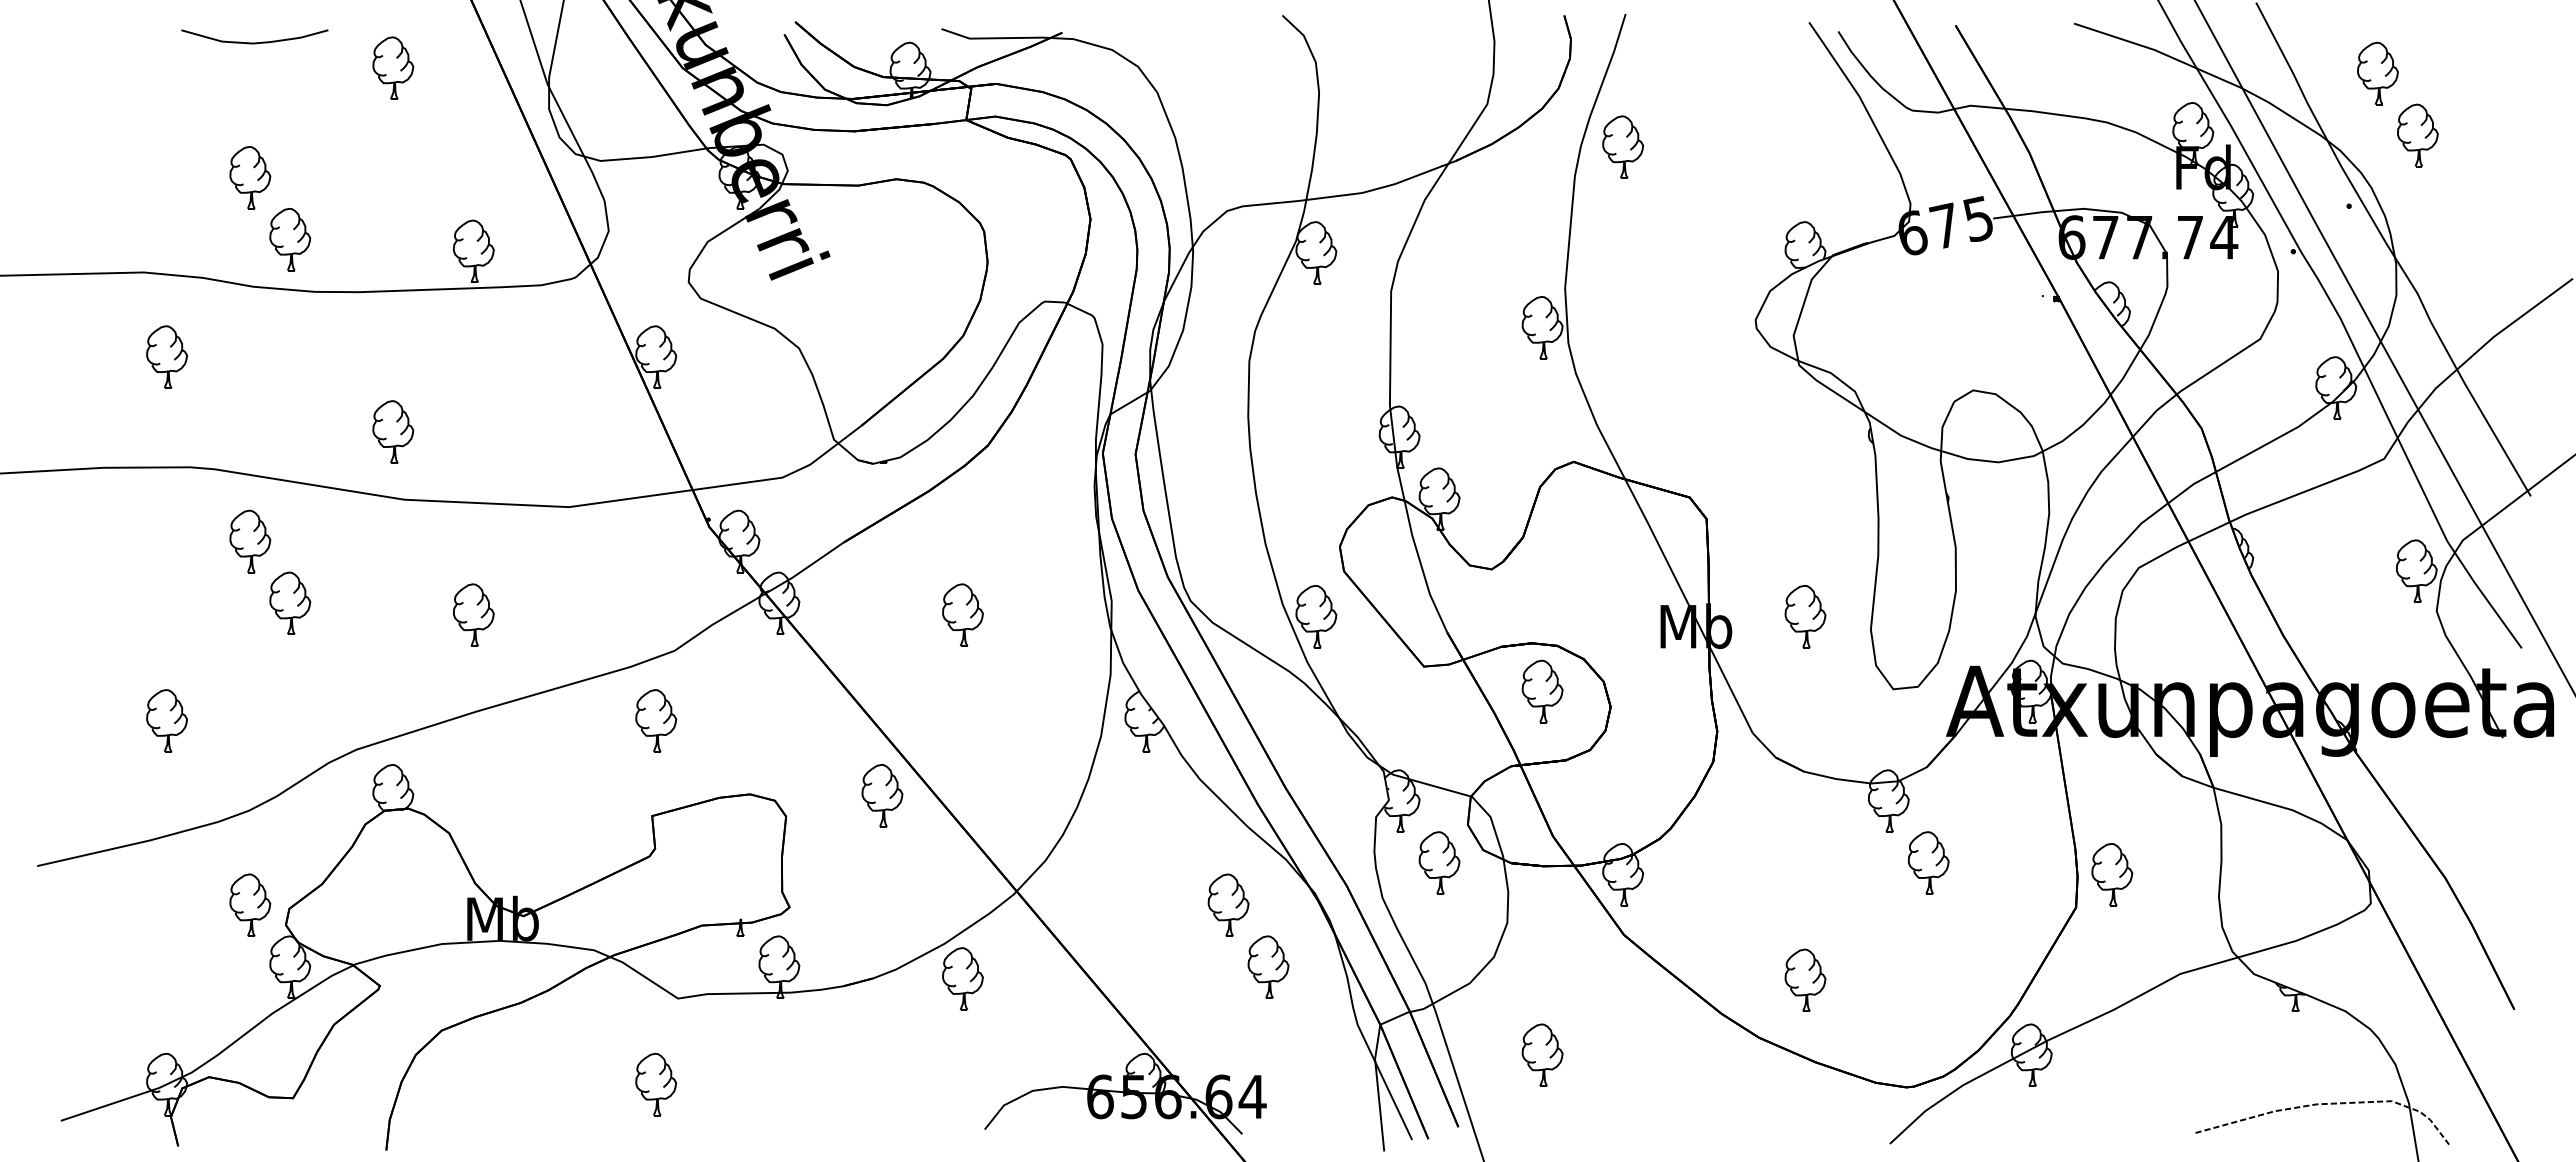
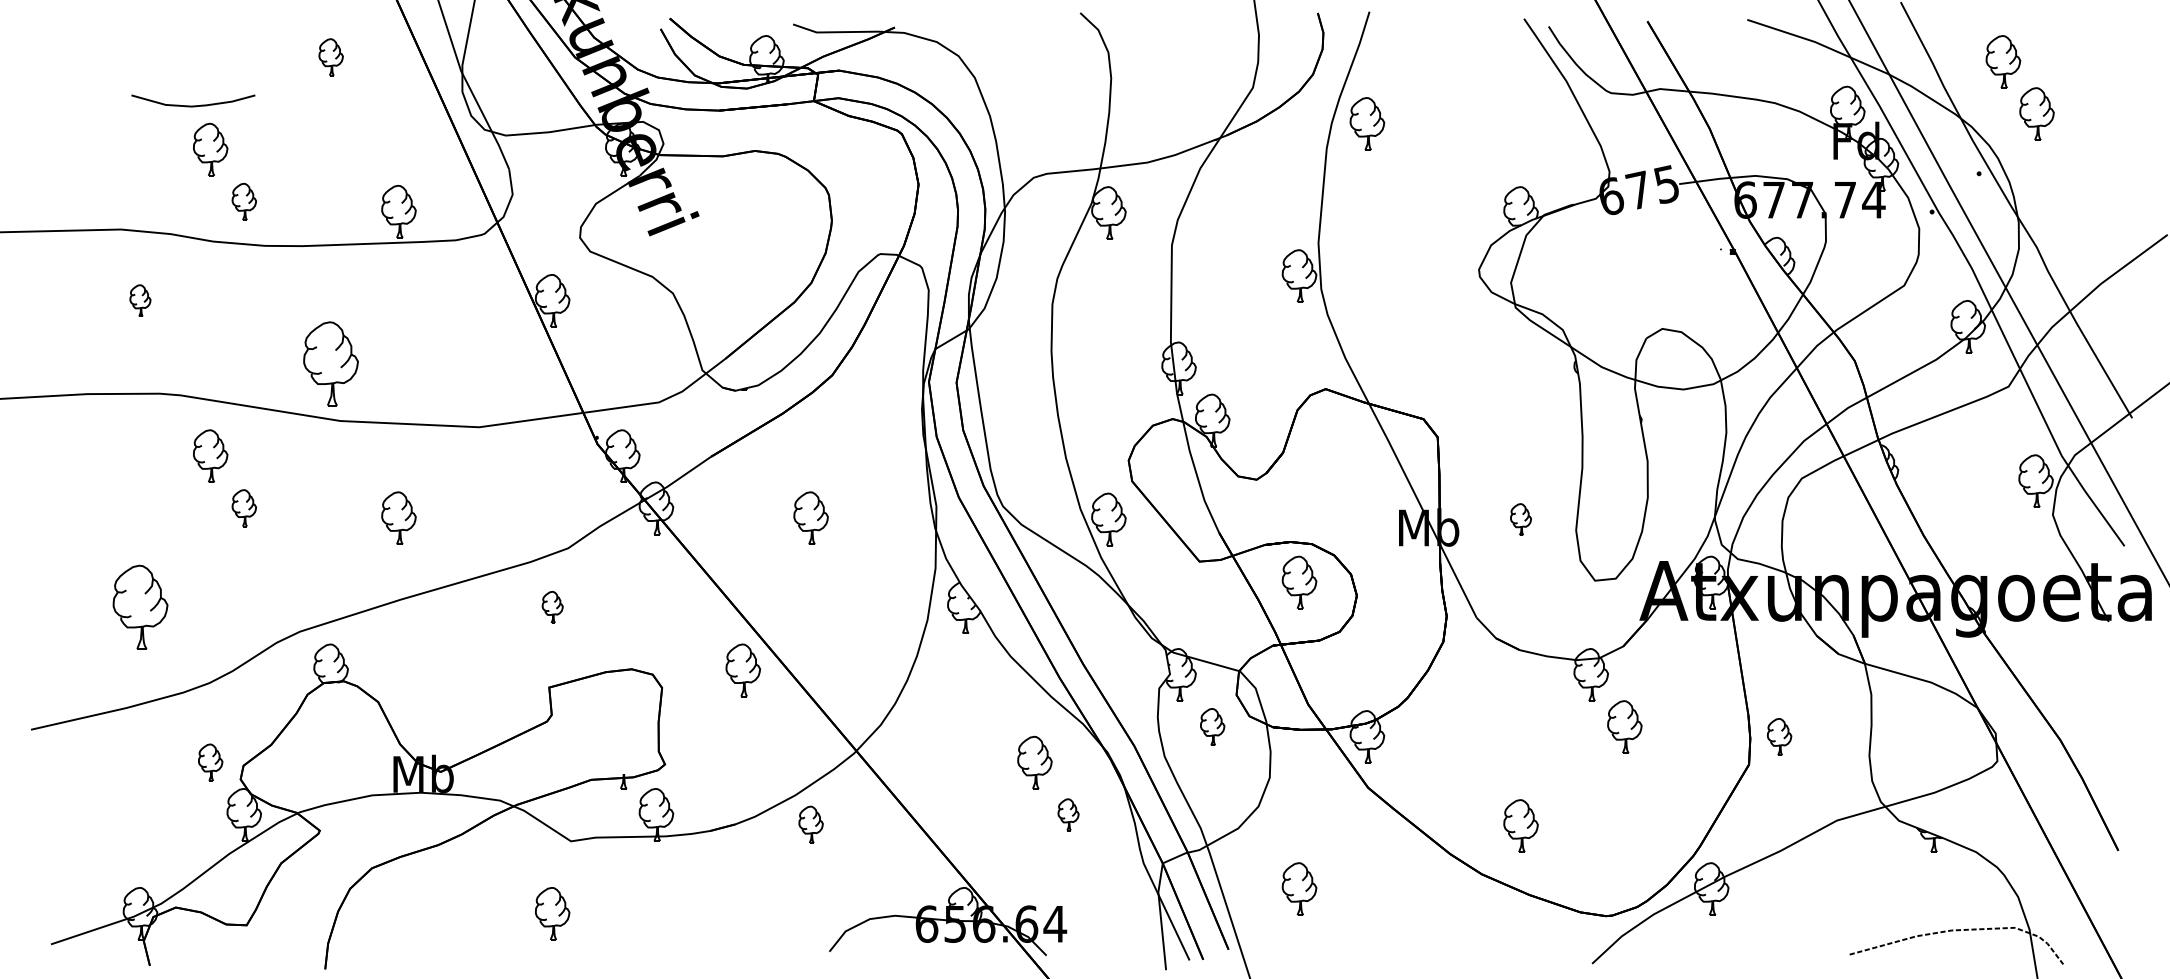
curve: (254, 42) -> (193, 105), moved
part: (393, 67) -> (331, 56), size x0.7
part: (290, 239) -> (244, 201), size x0.7
part: (166, 356) -> (140, 300), size x0.6
part: (393, 431) -> (331, 363), size x1.6
part: (290, 602) -> (244, 507), size x0.7
part: (1805, 616) -> (1521, 519), size x0.6
part: (166, 720) -> (140, 607), size x1.6
part: (656, 720) -> (552, 607), size x0.6
part: (1439, 862) -> (1212, 726), size x0.7
part: (2112, 874) -> (1779, 736), size x0.7
part: (250, 904) -> (210, 762), size x0.7
part: (1268, 966) -> (1068, 814), size x0.6
part: (962, 978) -> (810, 824), size x0.7

